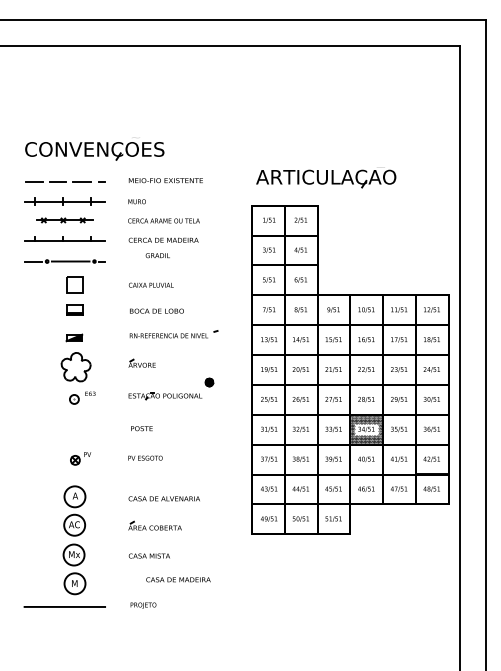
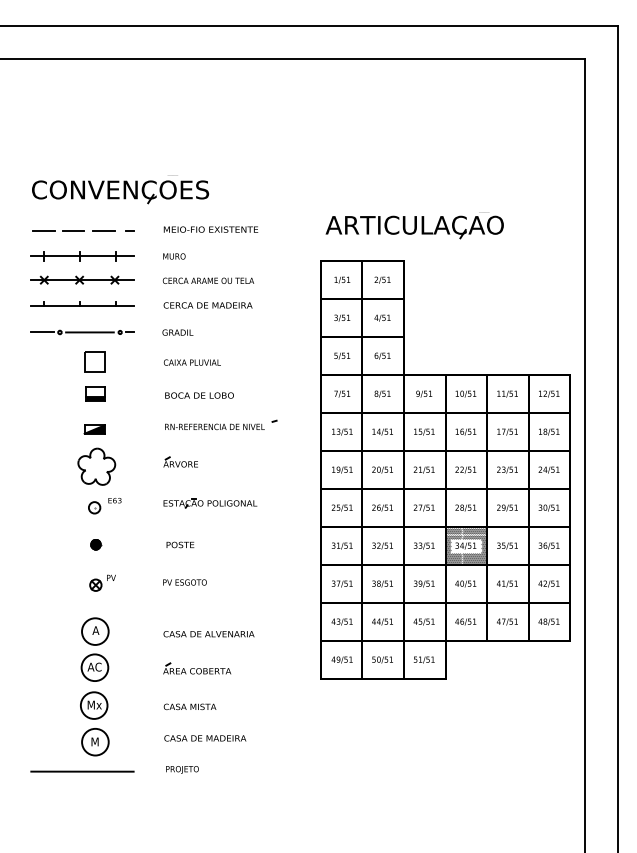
part: (64, 220) -> (82, 280), size x1.43
text: (157, 255) -> (177, 332), moved
part: (209, 382) -> (96, 544), moved
text: (178, 579) -> (205, 737), moved

